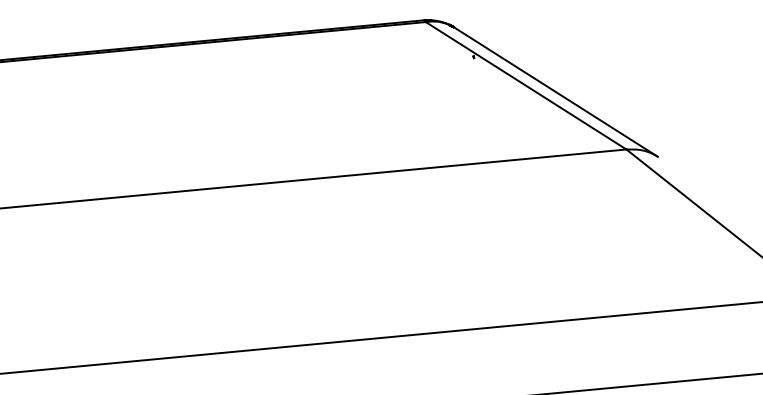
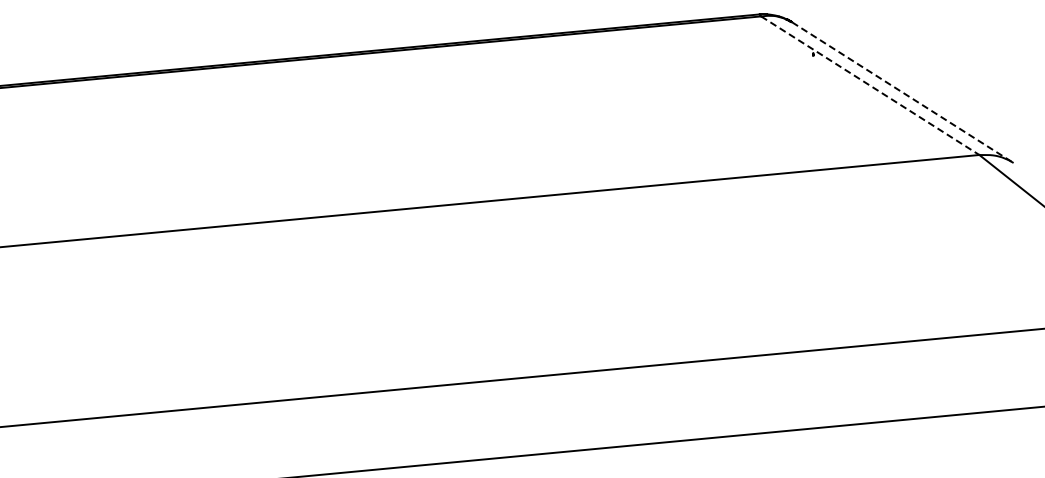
line: (526, 85) -> (870, 85), solid -> dashed
line: (556, 92) -> (903, 92), solid -> dashed

